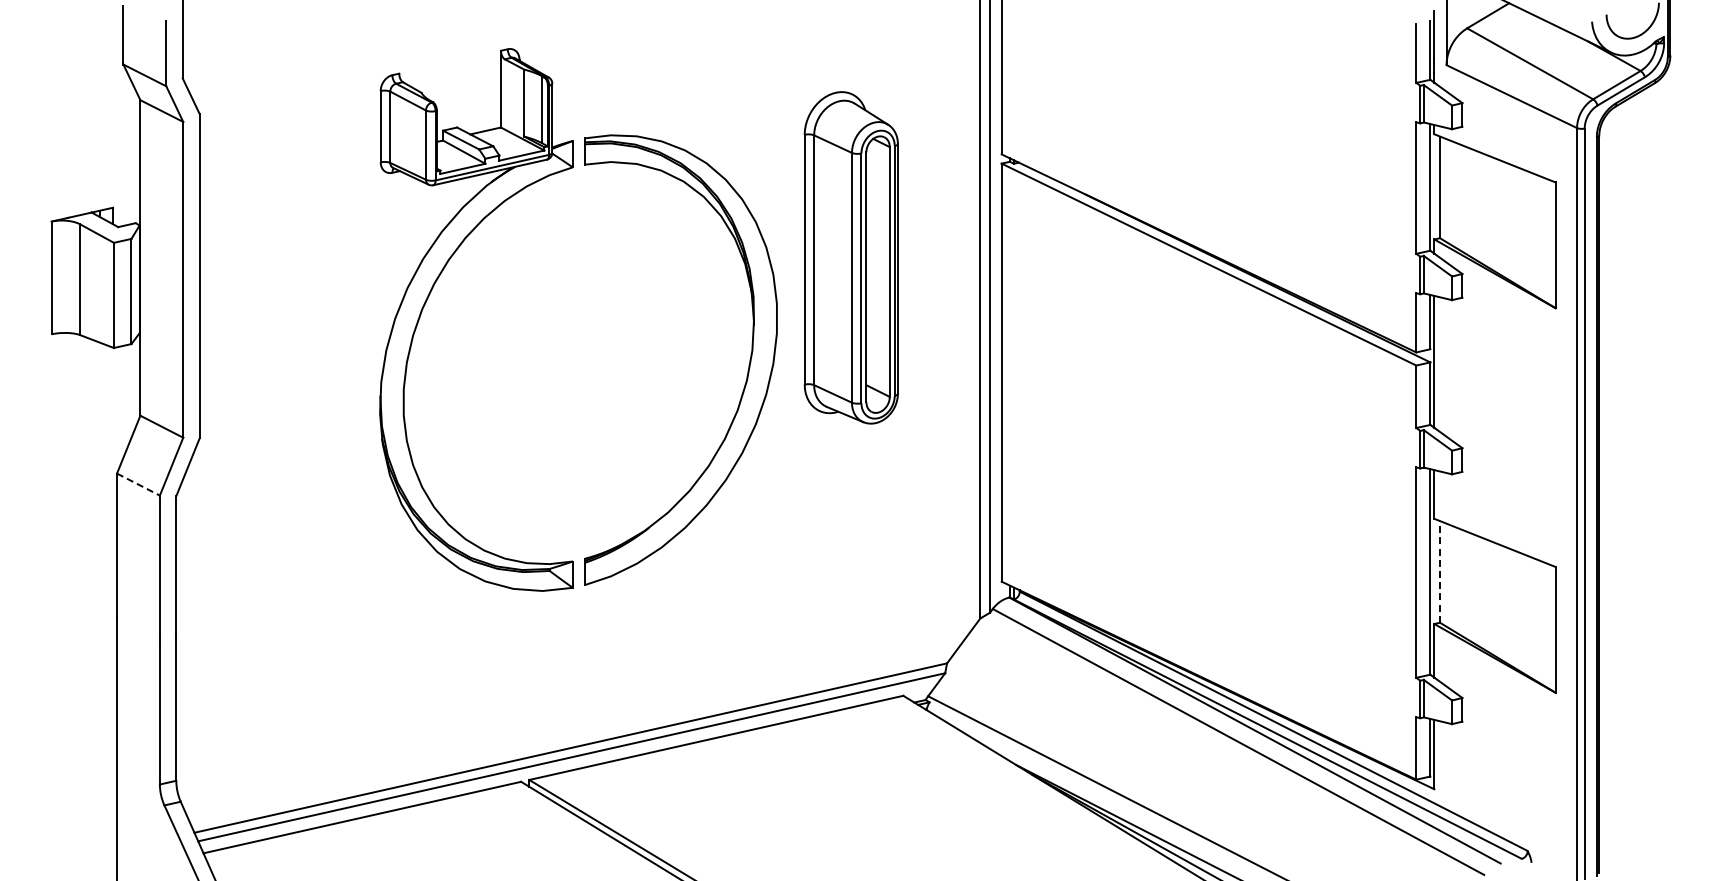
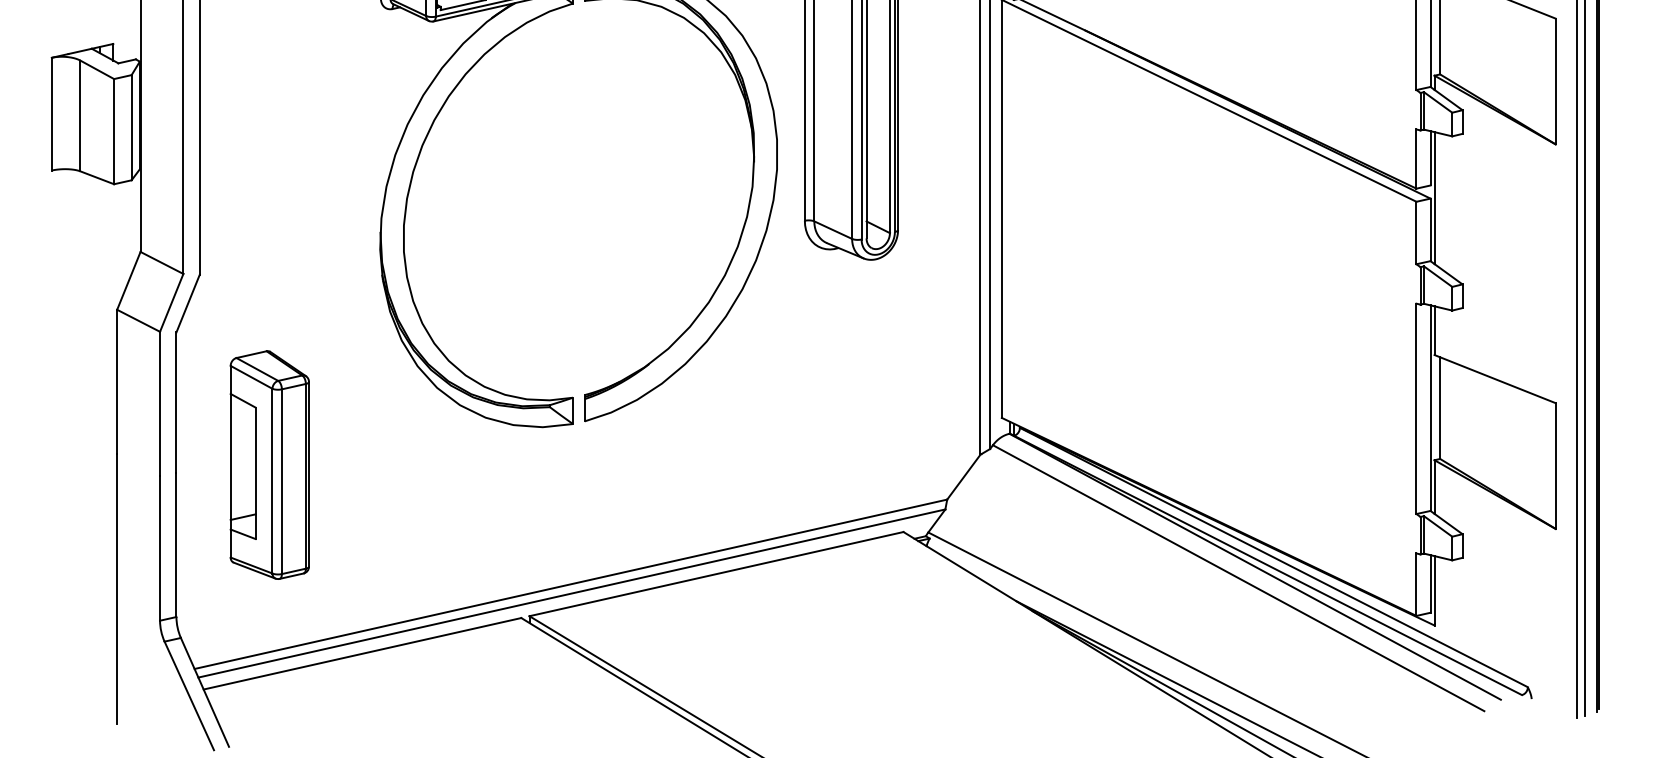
line: (138, 484) -> (138, 320), dashed -> solid
line: (1440, 571) -> (1440, 407), dashed -> solid
part: (269, 628) -> (269, 464), added

